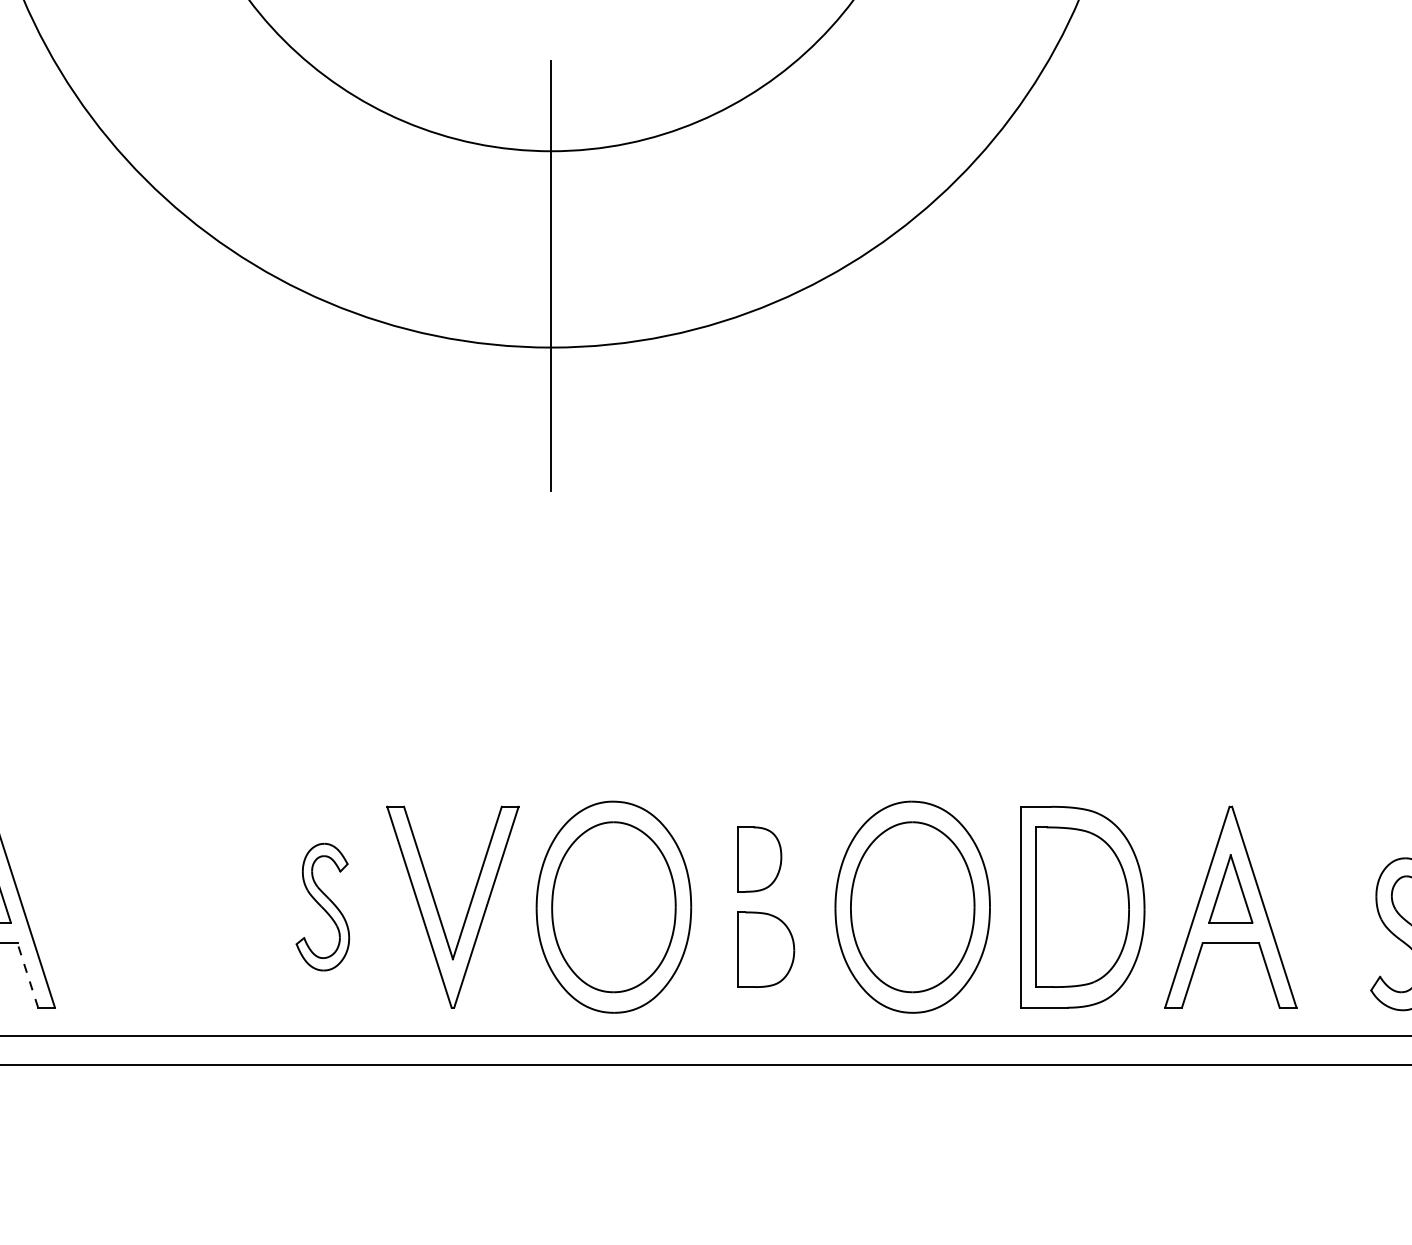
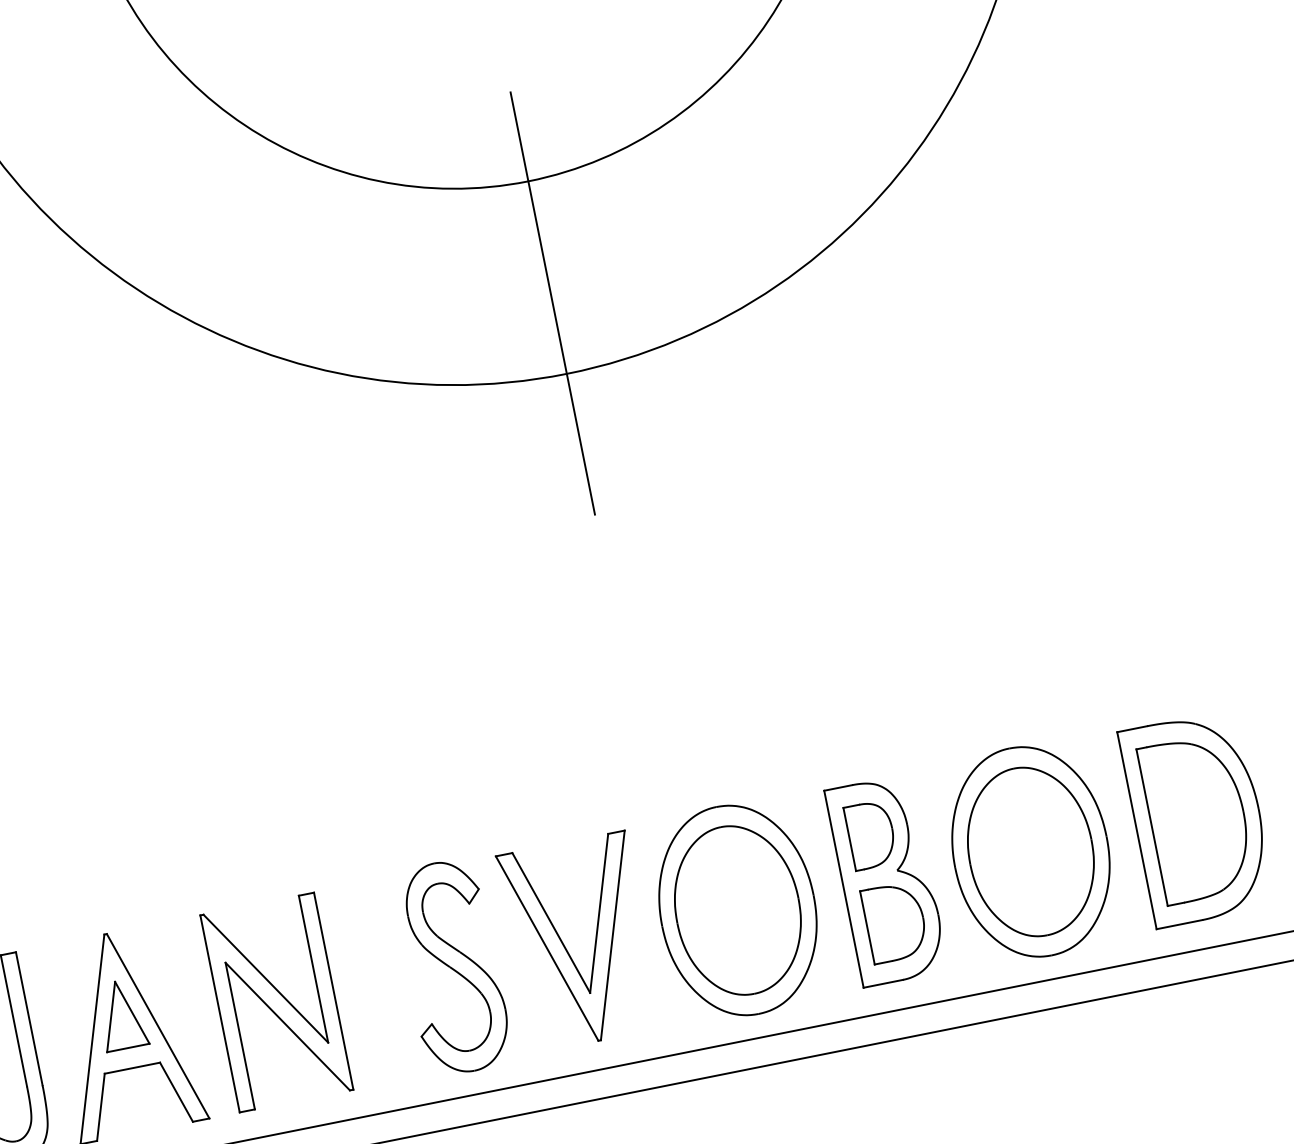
part: (143, 906) -> (276, 1001), added
part: (322, 906) -> (451, 966), size x1.67
part: (765, 906) -> (886, 880), added
line: (27, 975) -> (176, 1092), dashed -> solid

